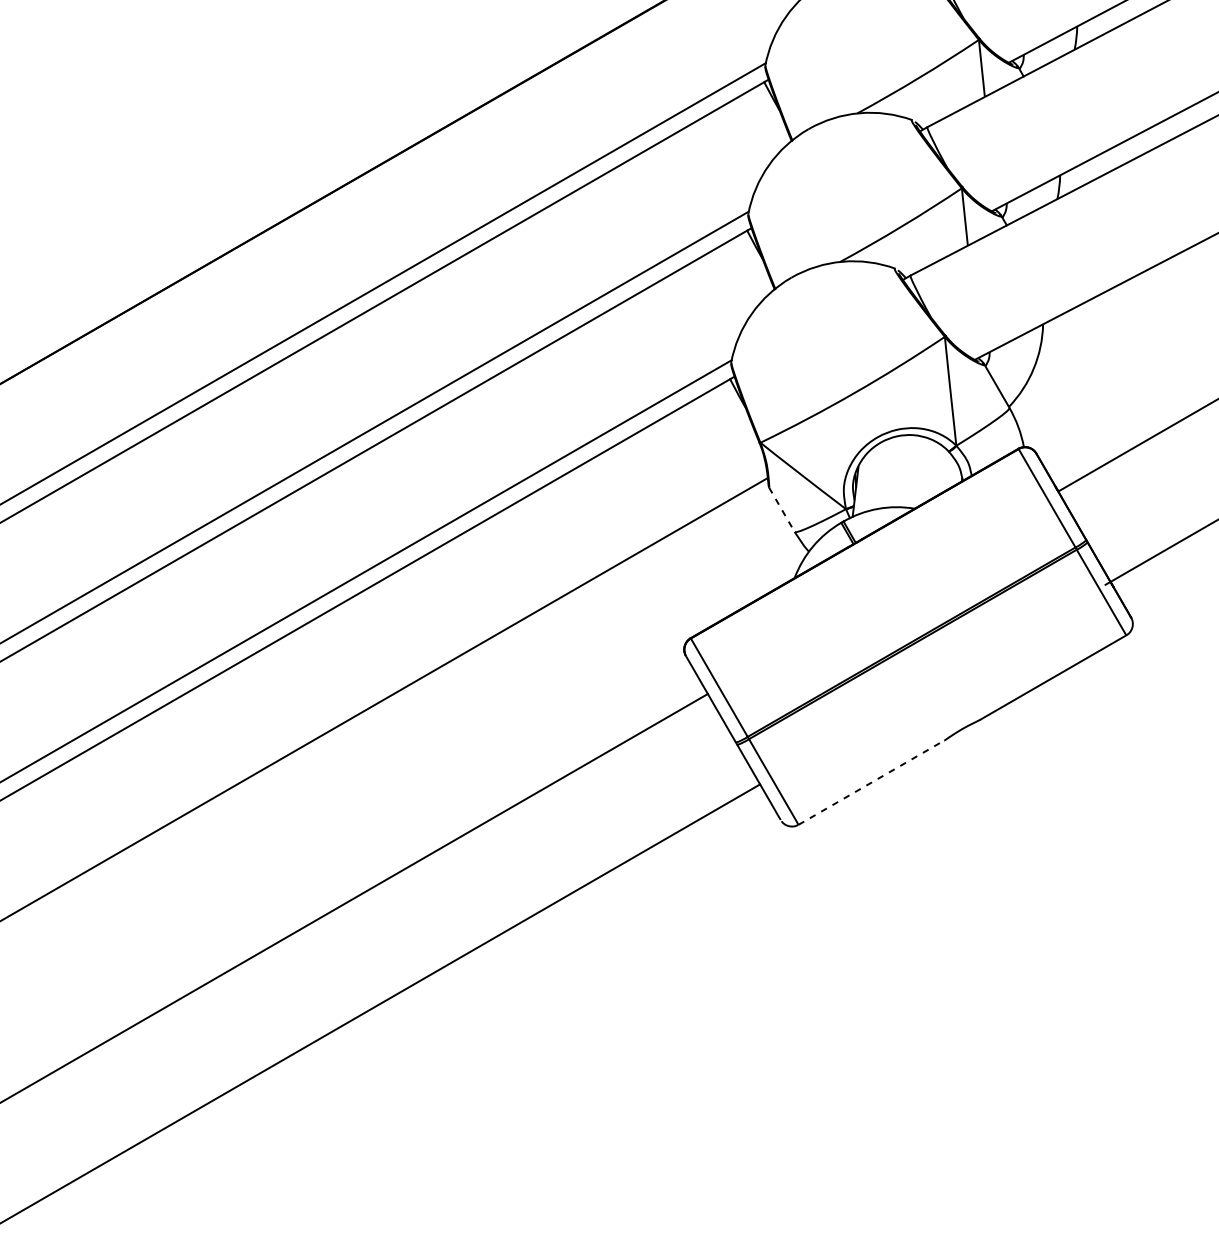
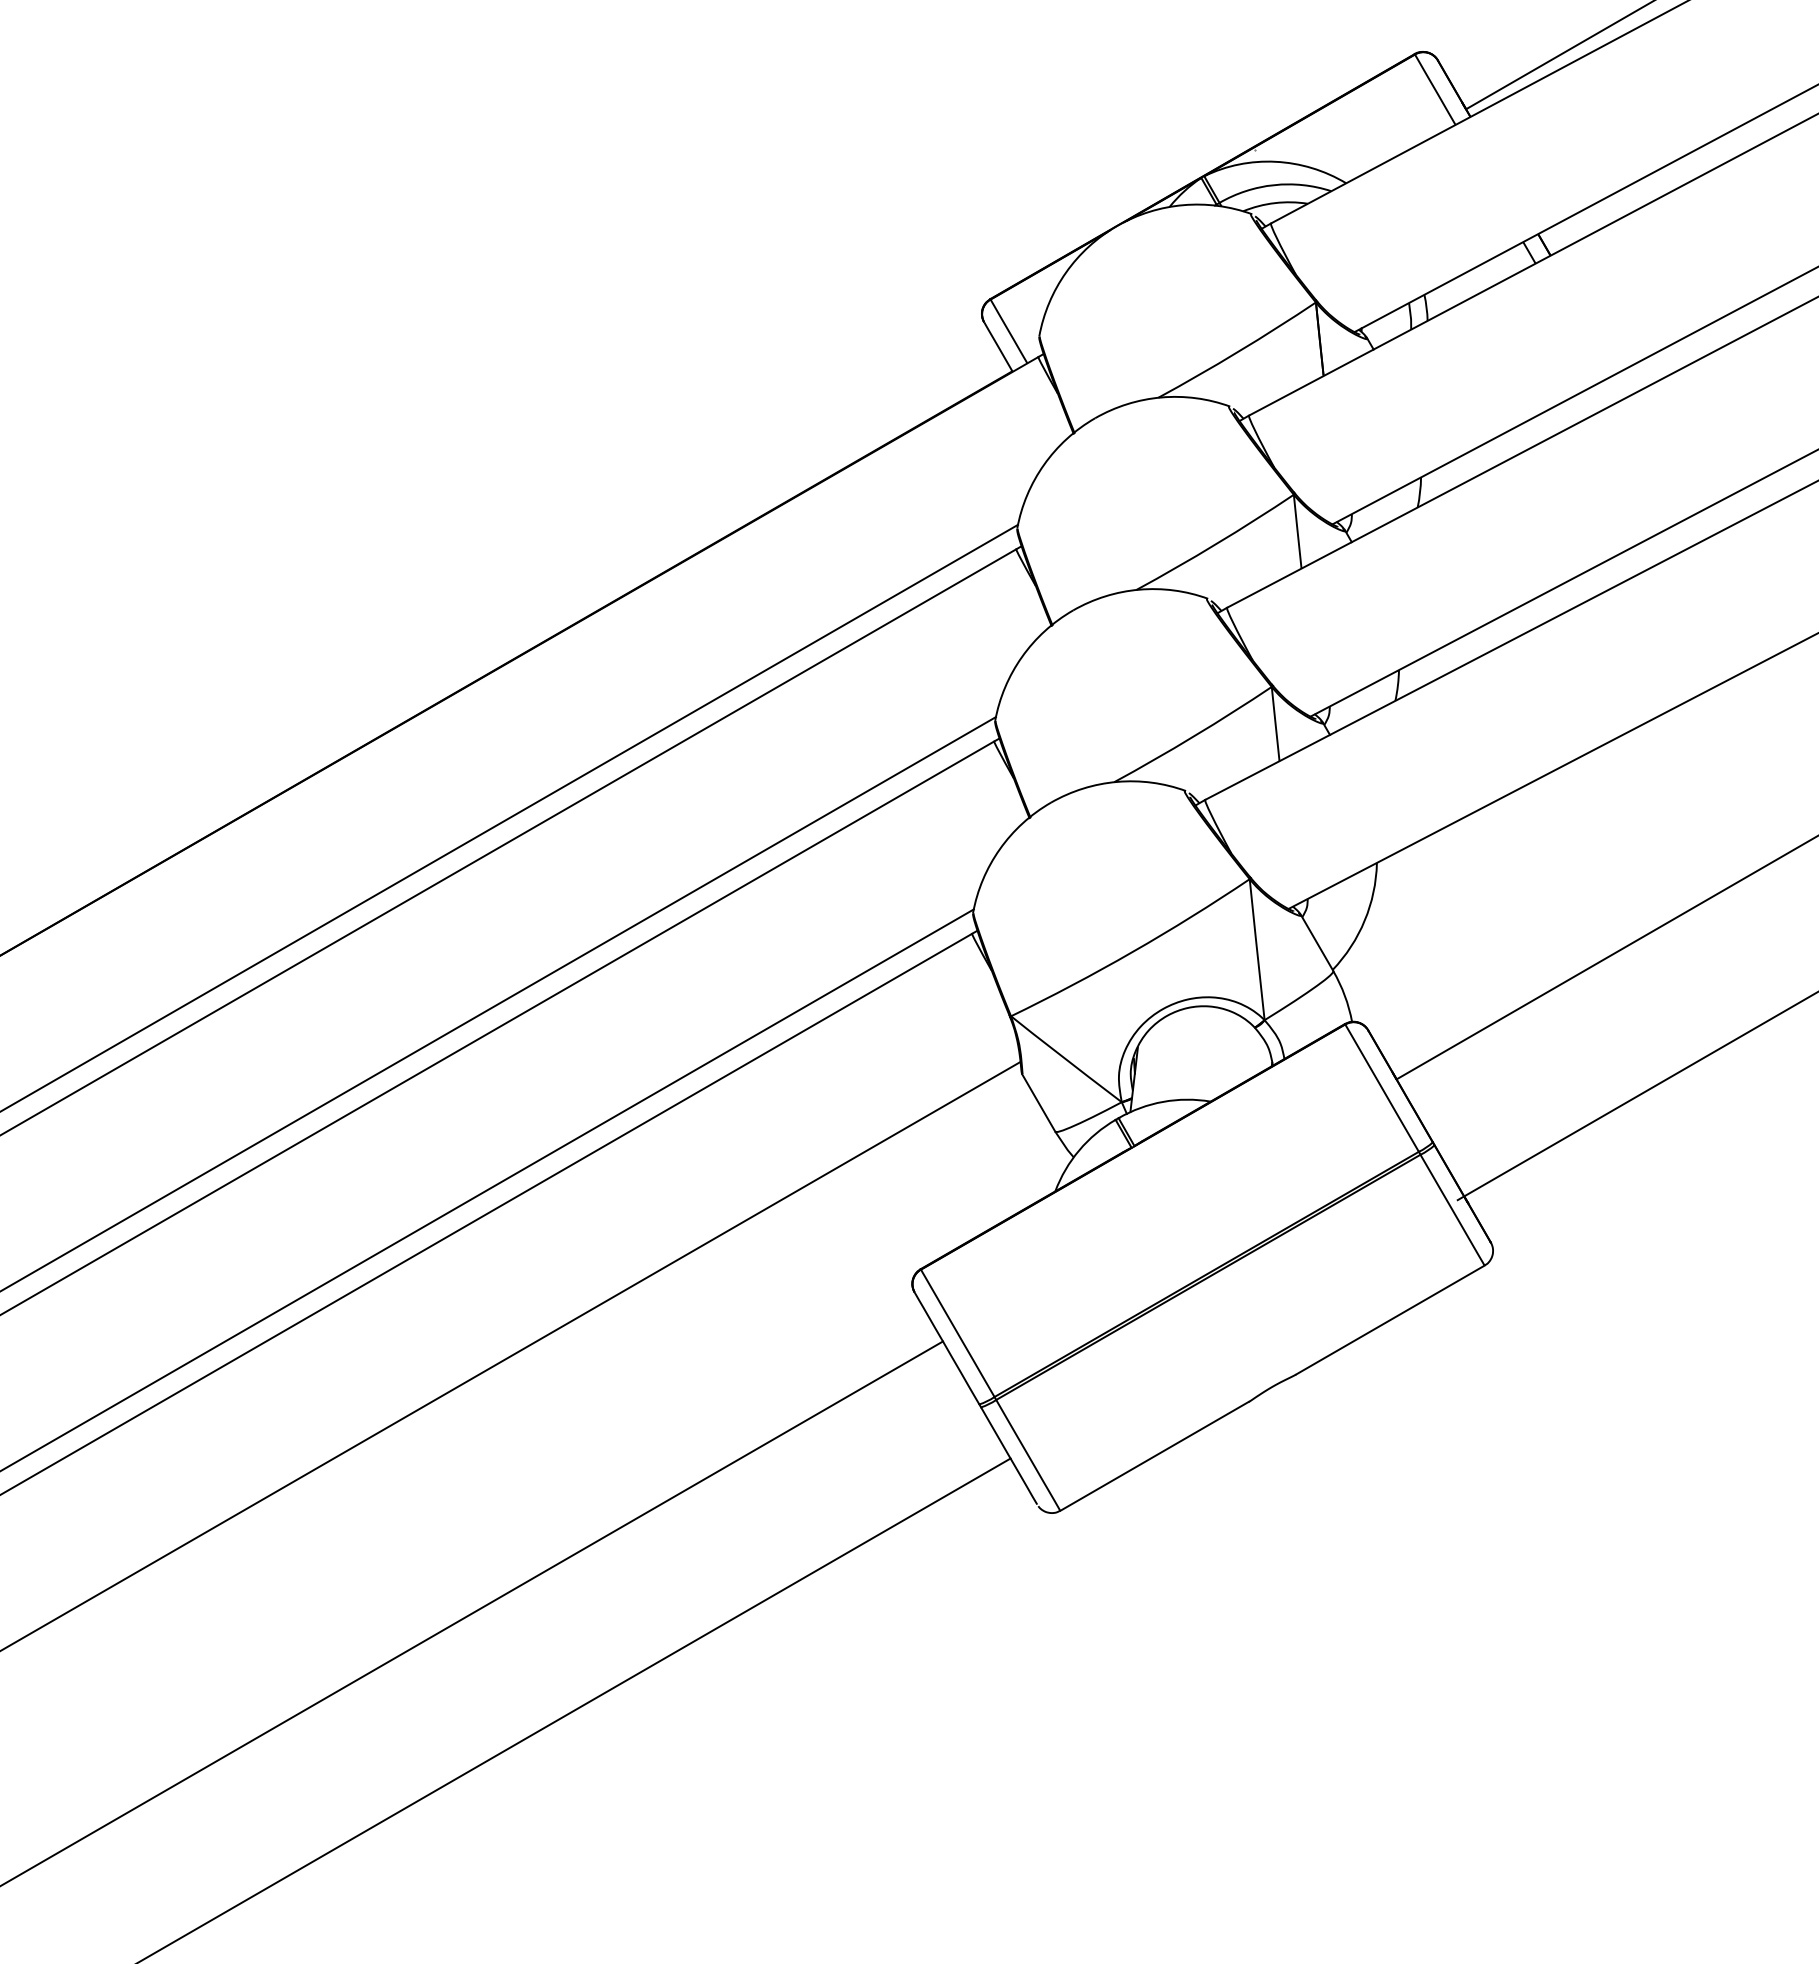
line: (782, 510) -> (1039, 1103), dashed -> solid
line: (871, 782) -> (1154, 1456), dashed -> solid

